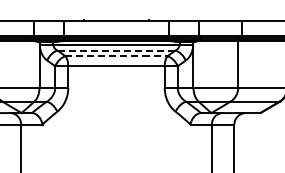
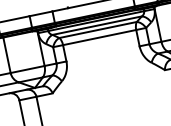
line: (116, 50) -> (97, 25), dashed -> solid
line: (117, 56) -> (98, 29), dashed -> solid

